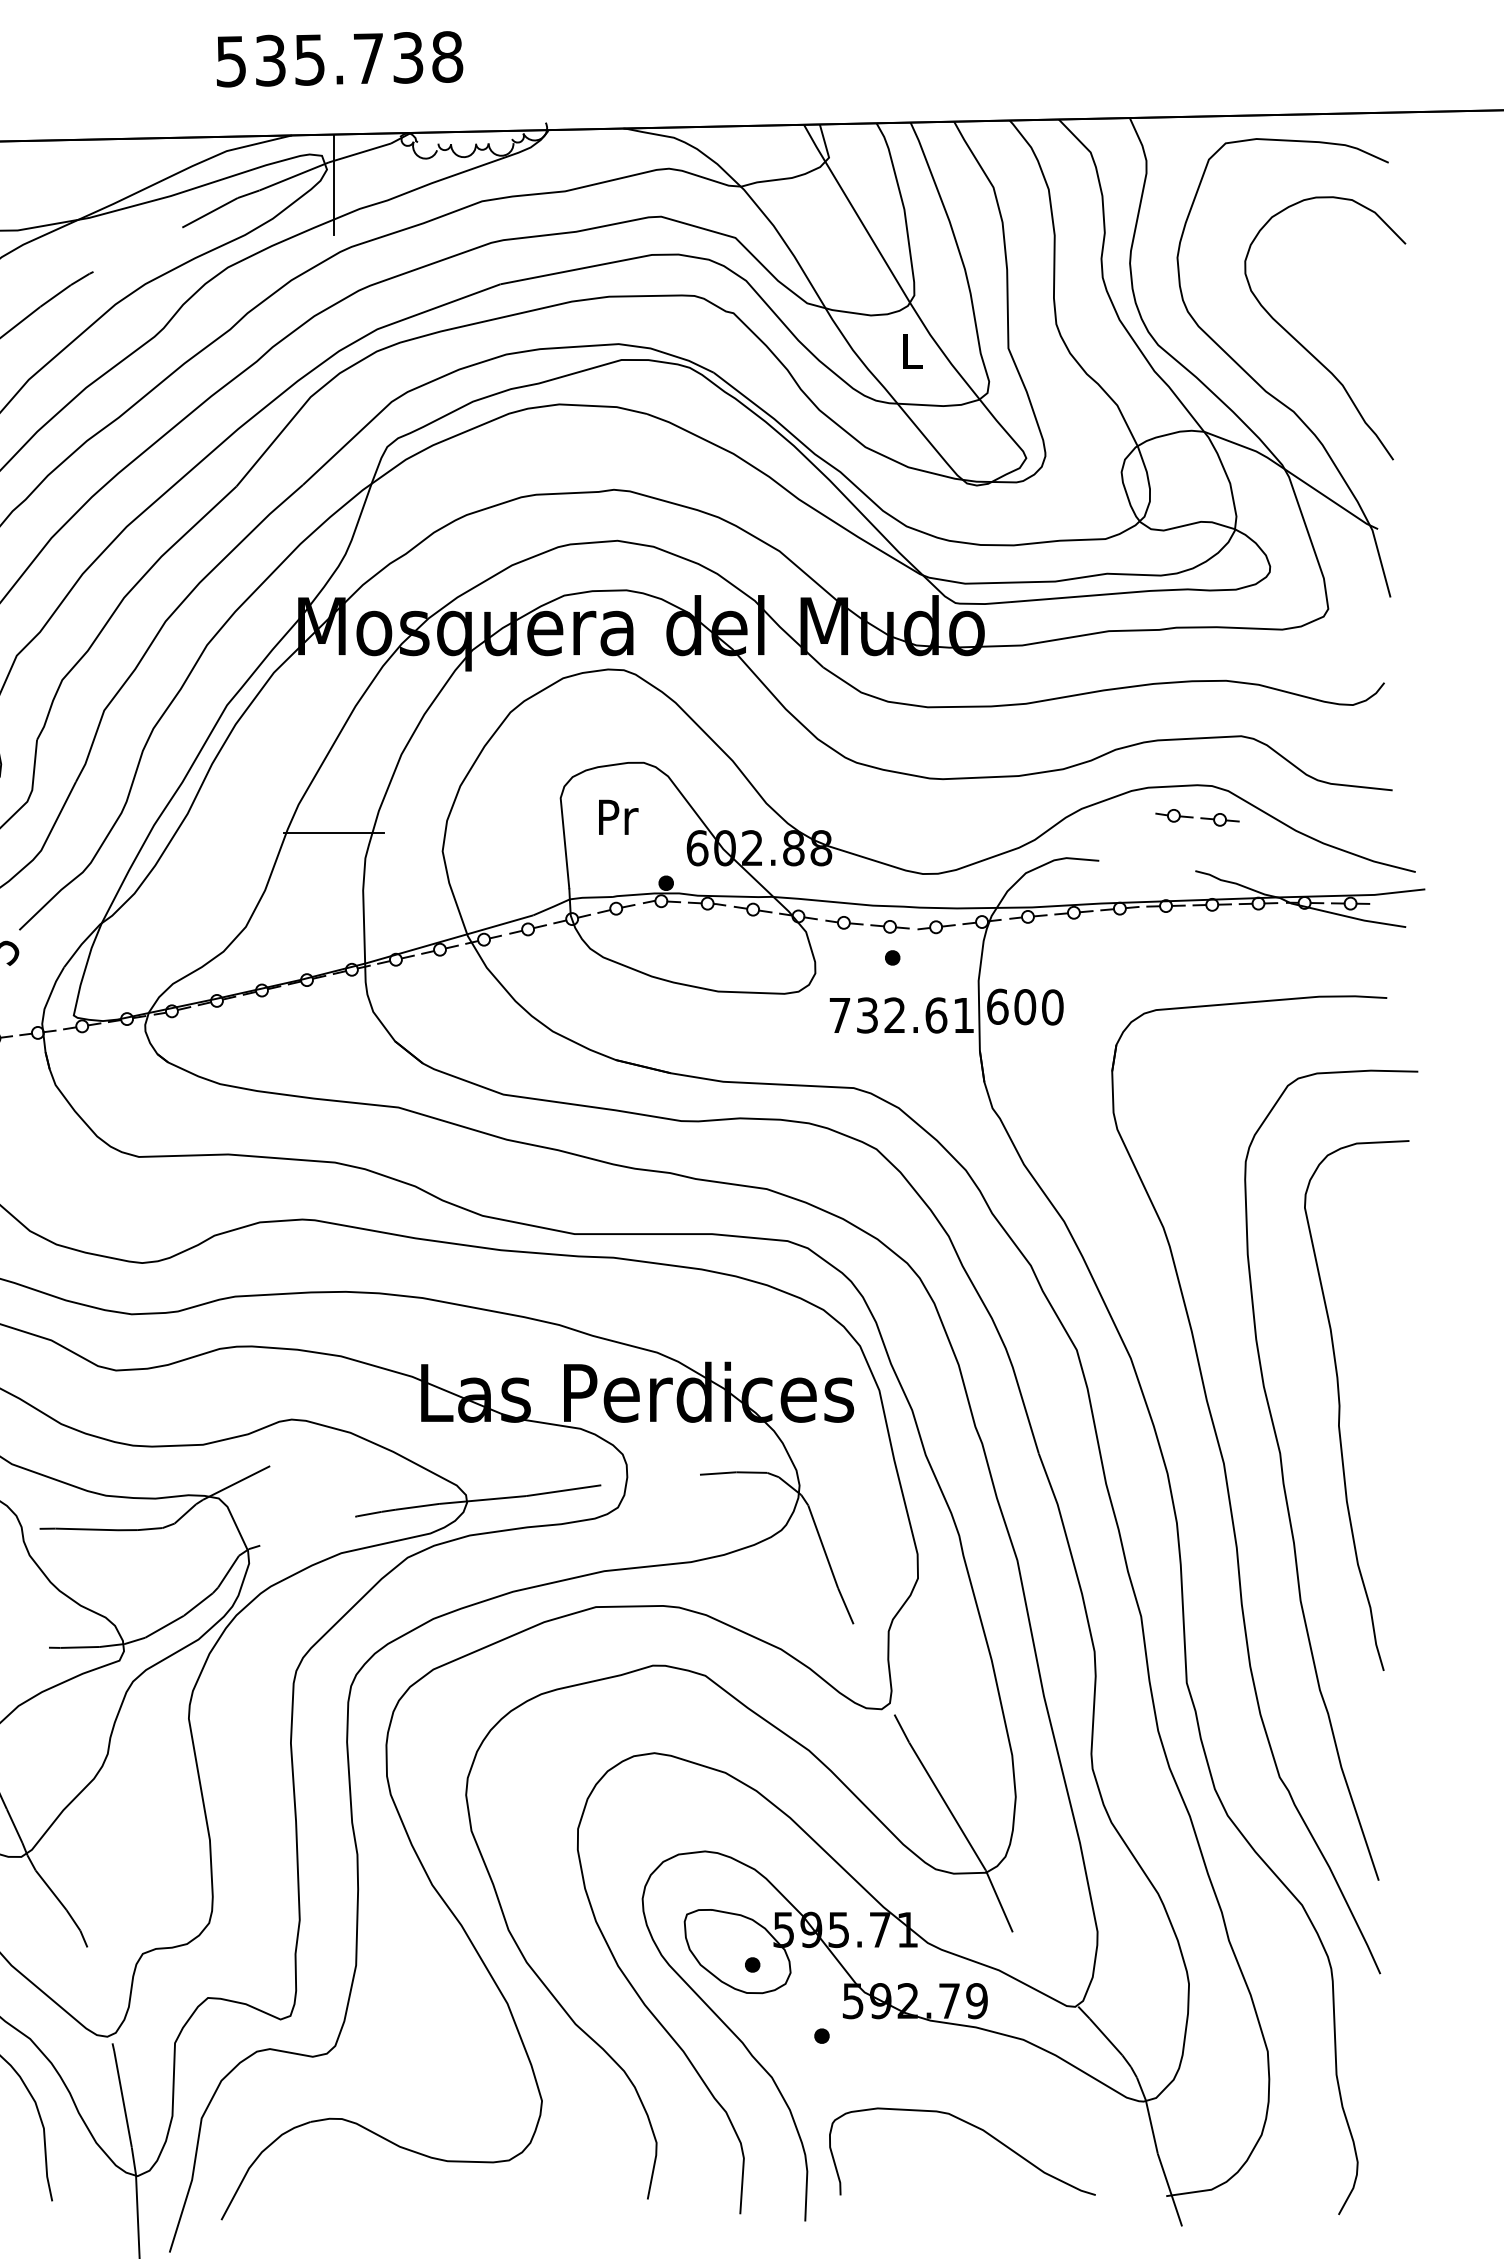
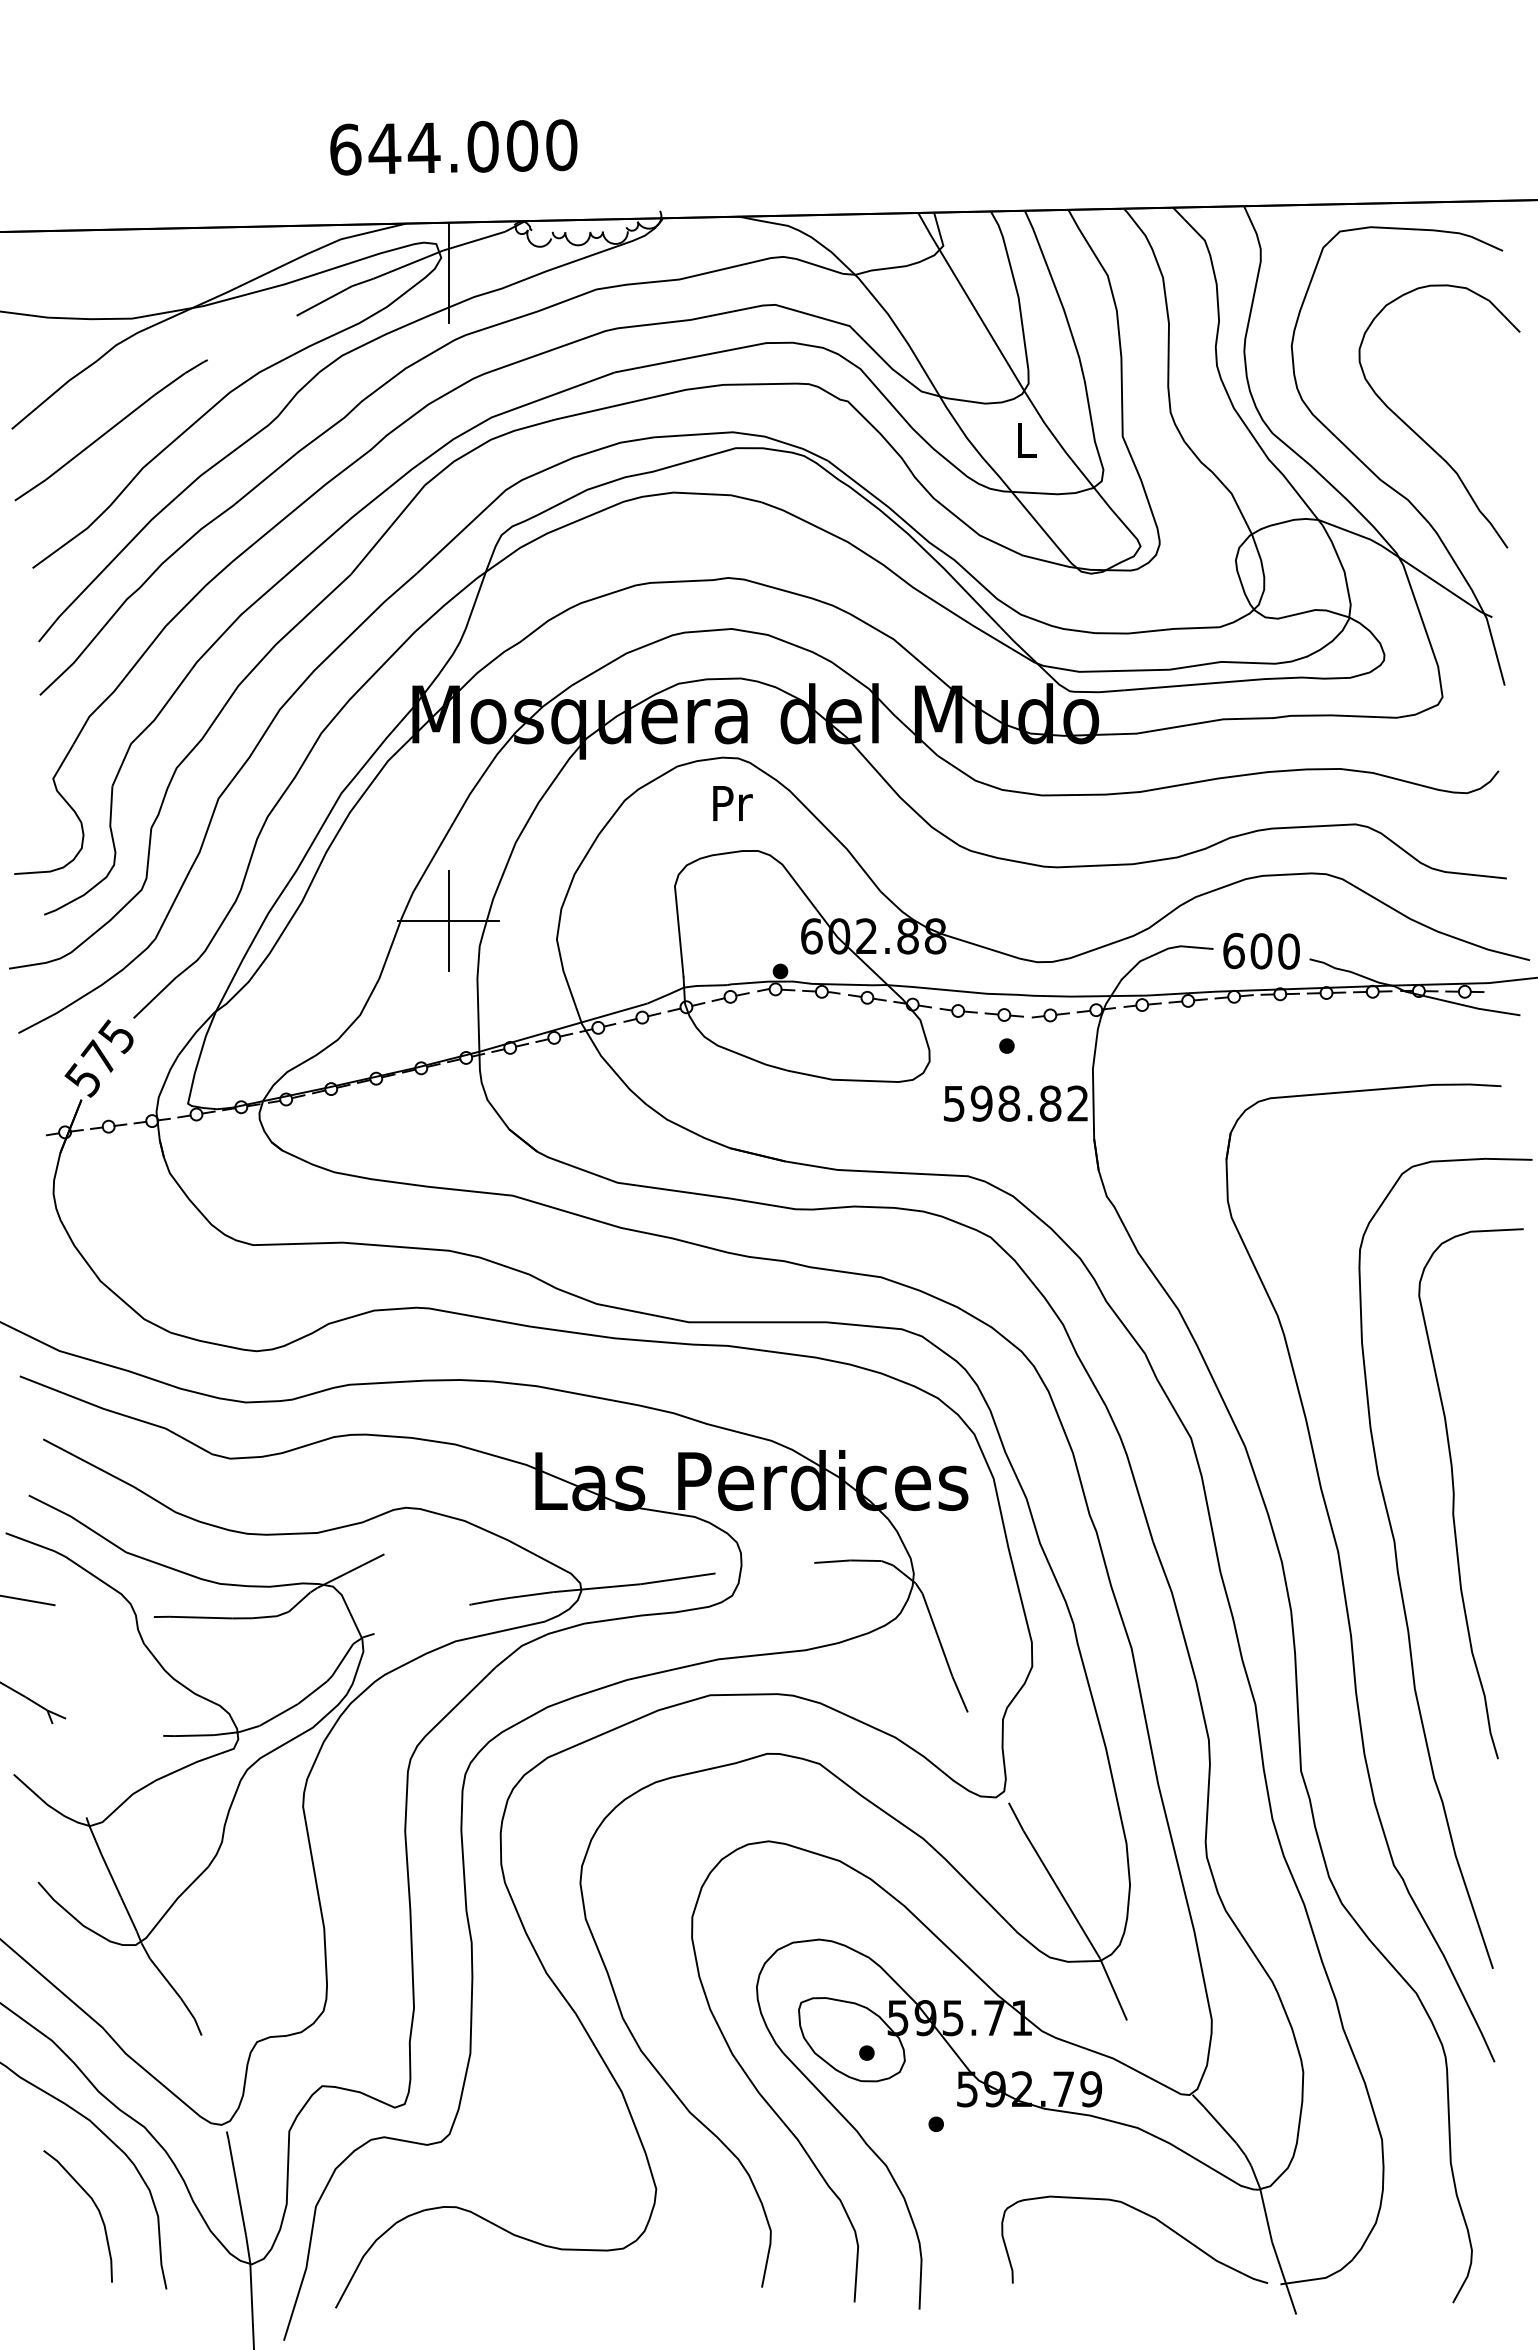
text: (339, 59) -> (453, 147), 535.738 -> 644.000
text: (618, 817) -> (732, 803), moved
part: (1197, 817) -> (1311, 905), removed
line: (334, 832) -> (448, 920), added
text: (1025, 1006) -> (1261, 950), moved
text: (901, 1015) -> (1015, 1103), 732.61 -> 598.82
curve: (974, 2127) -> (1146, 2215), moved

